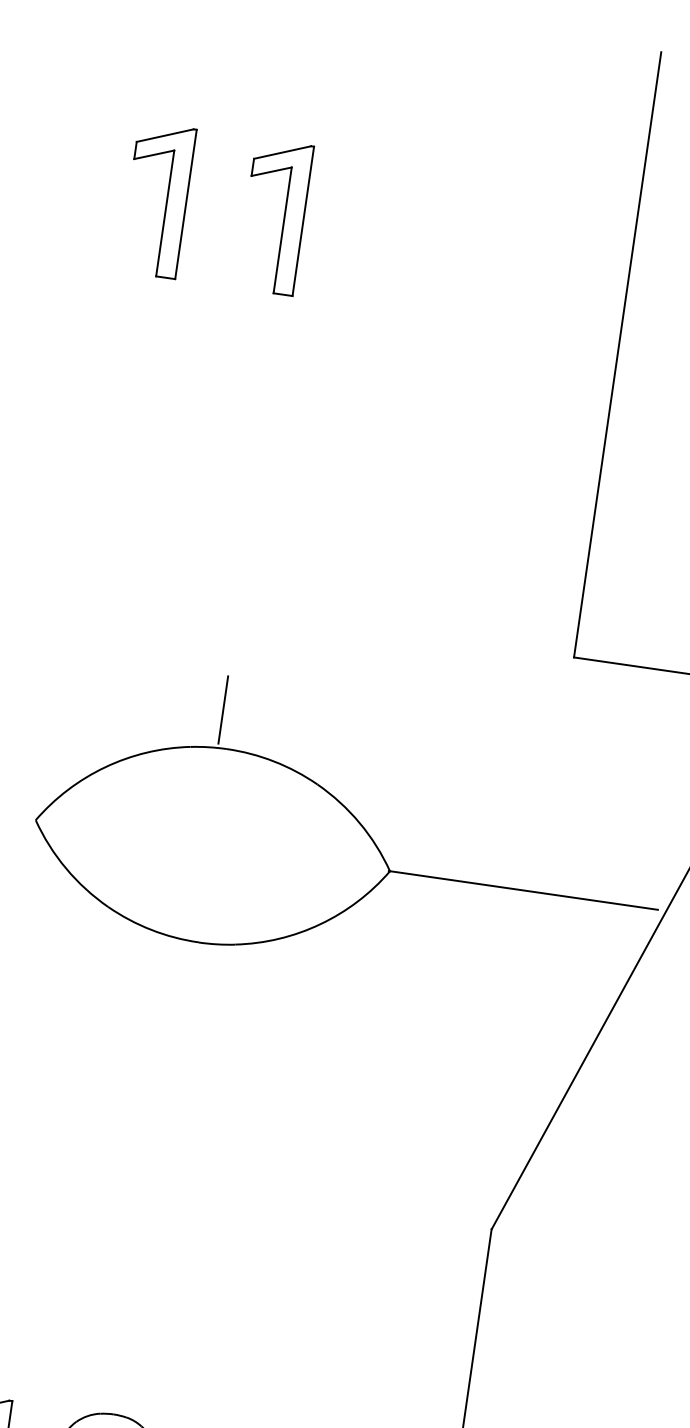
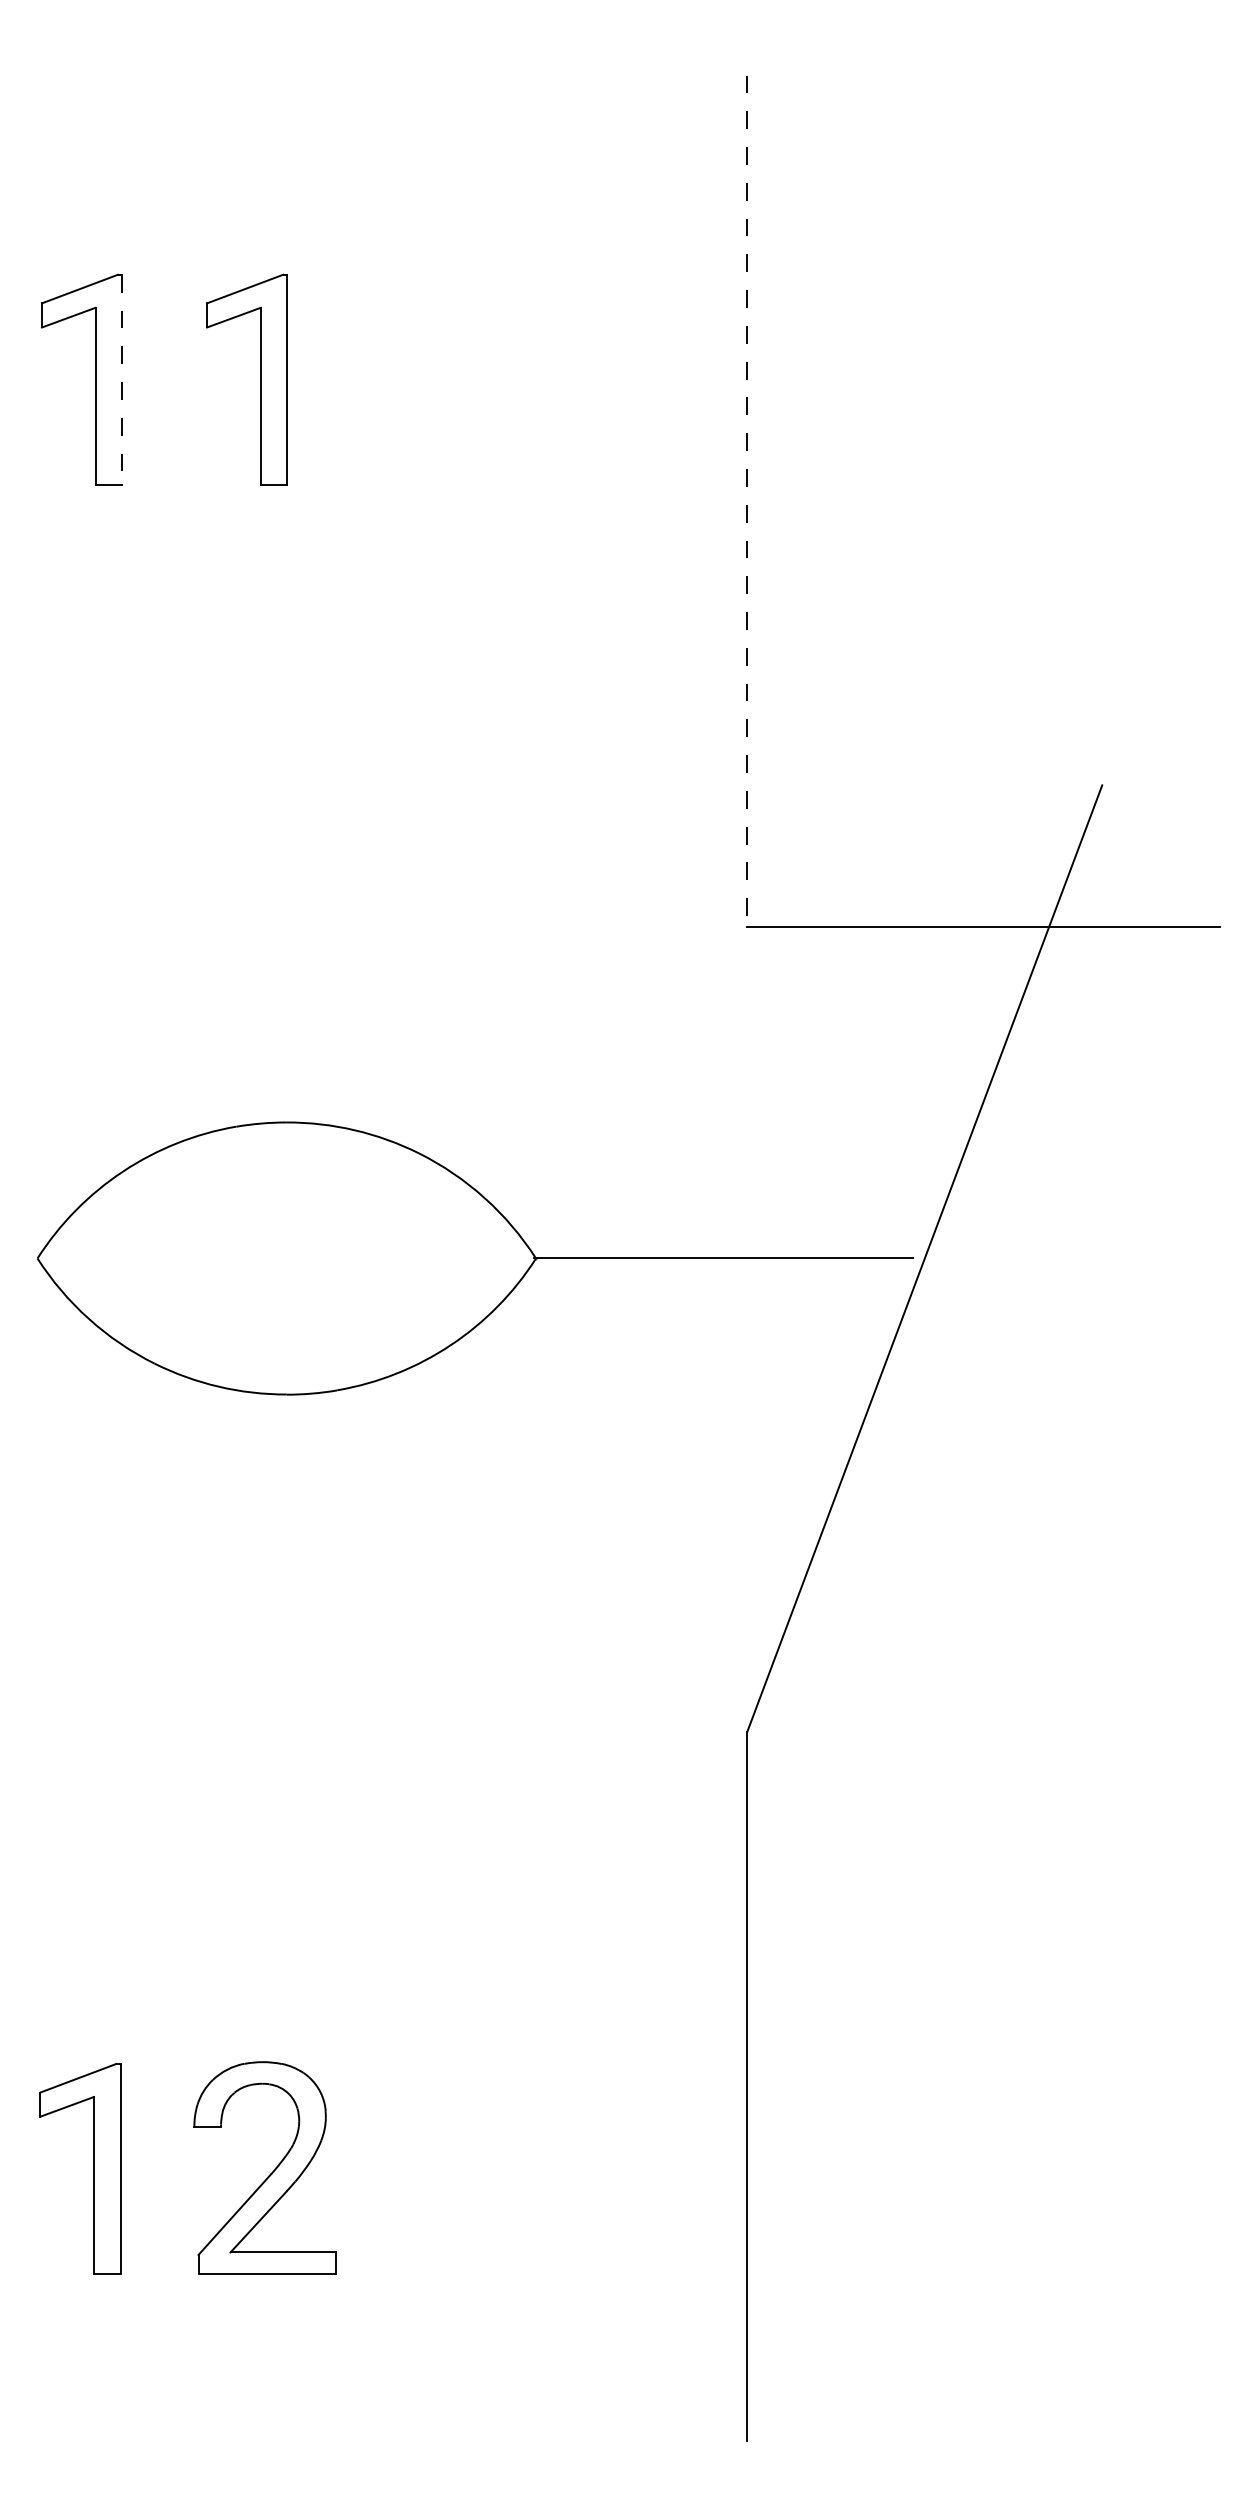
line: (186, 204) -> (122, 380), solid -> dashed
line: (617, 354) -> (747, 501), solid -> dashed
line: (223, 709) -> (274, 1068), removed

